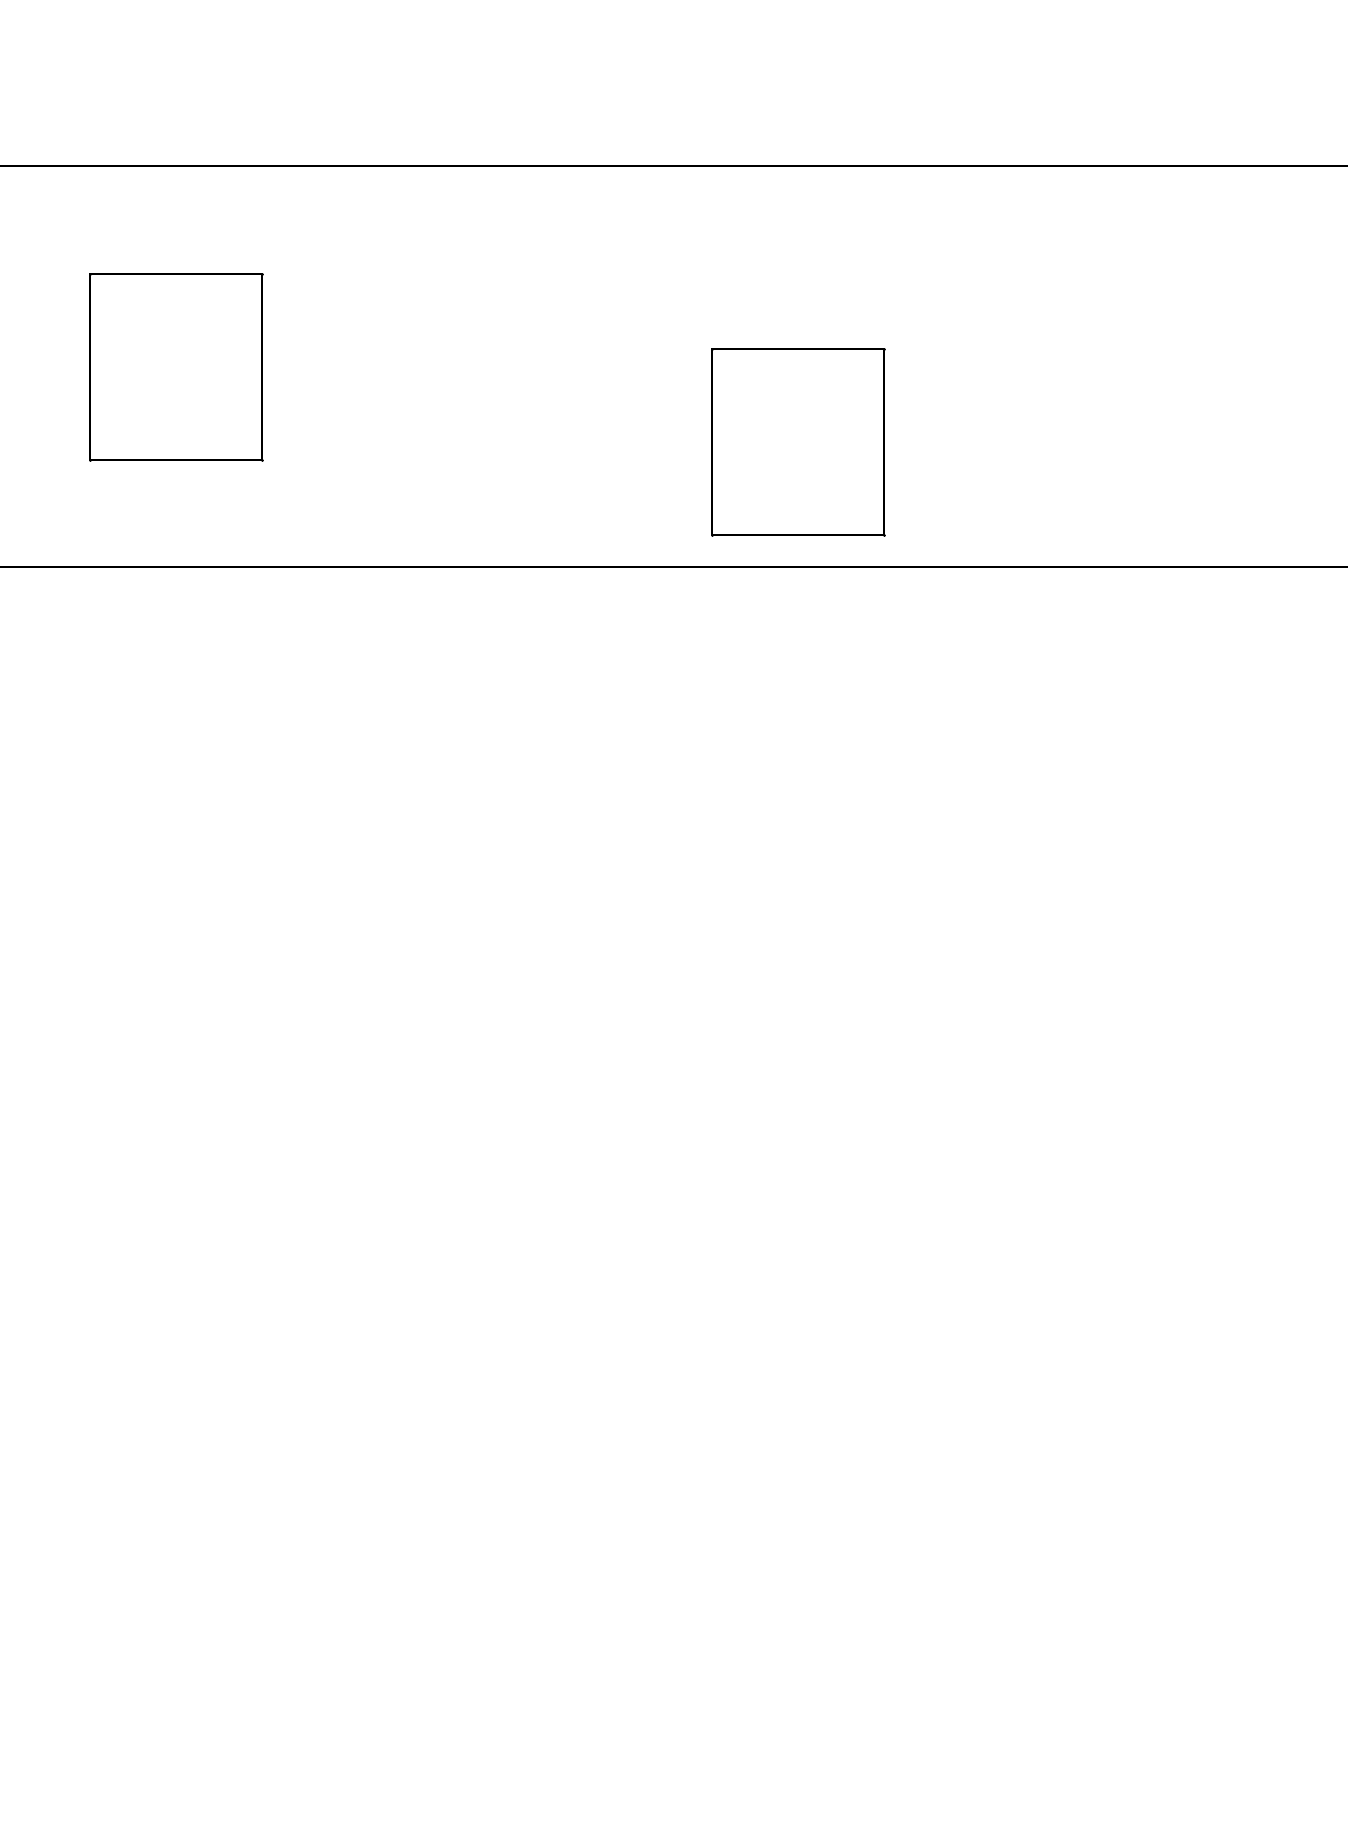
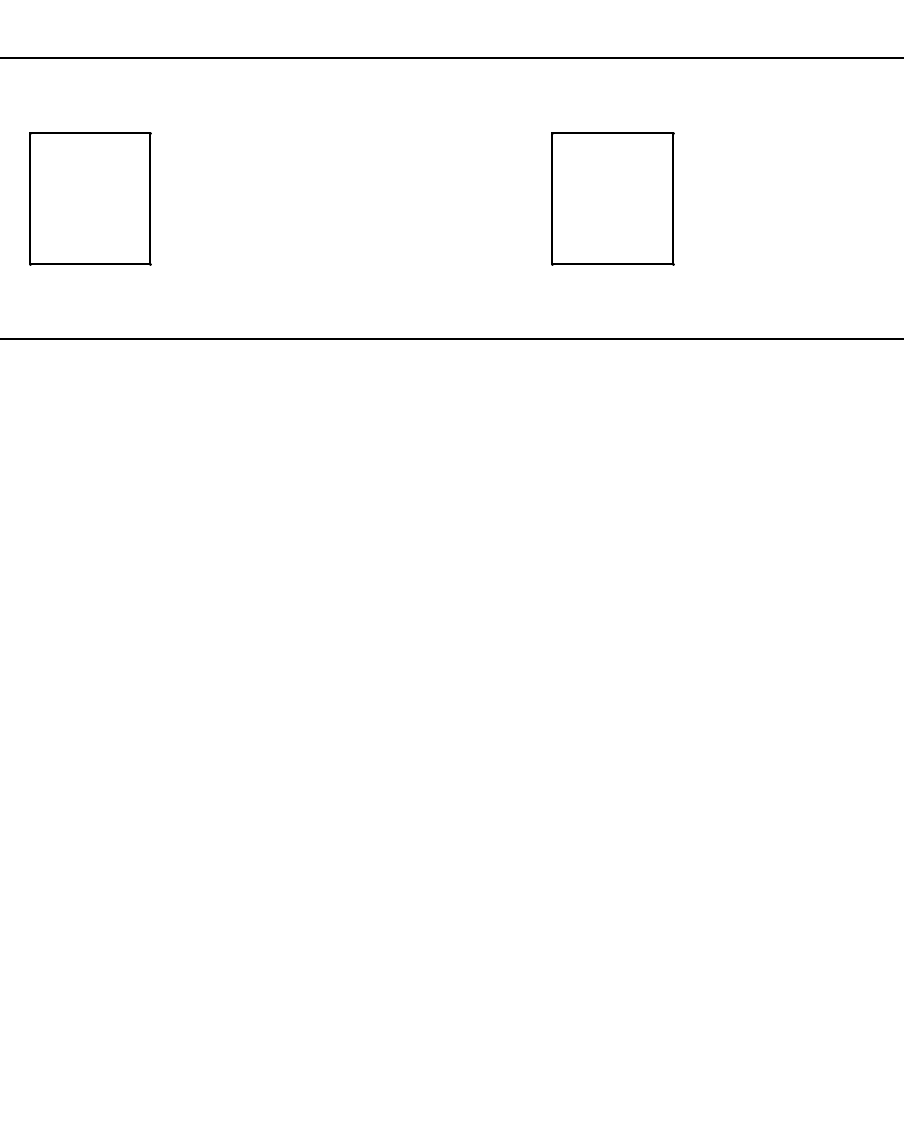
part: (798, 442) -> (612, 198), moved

